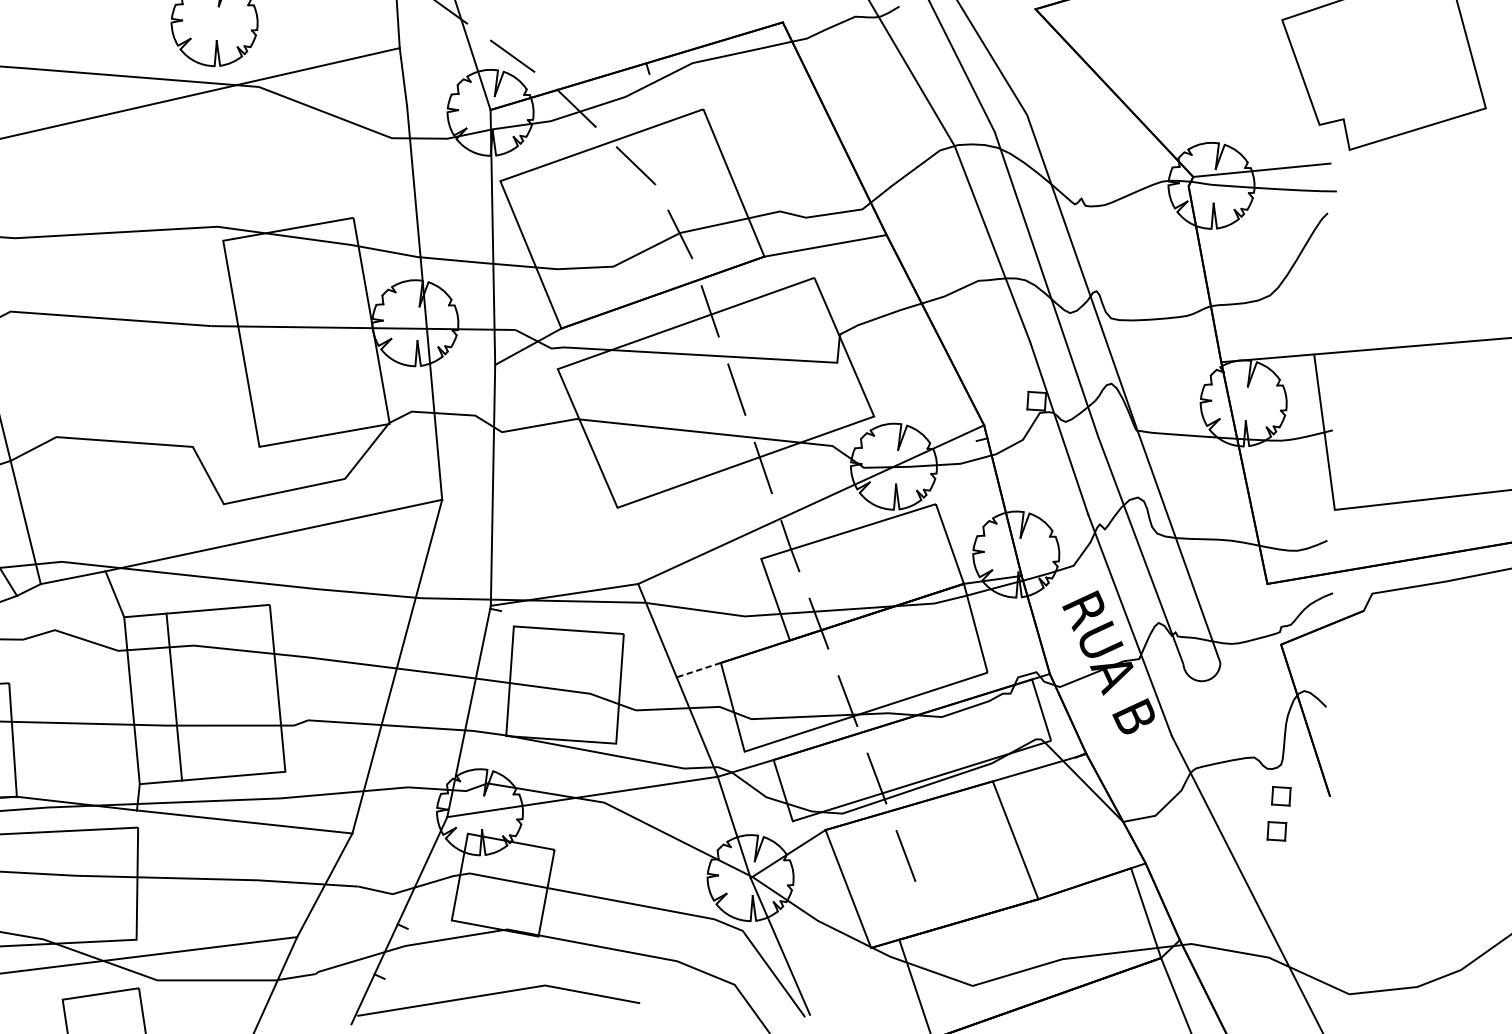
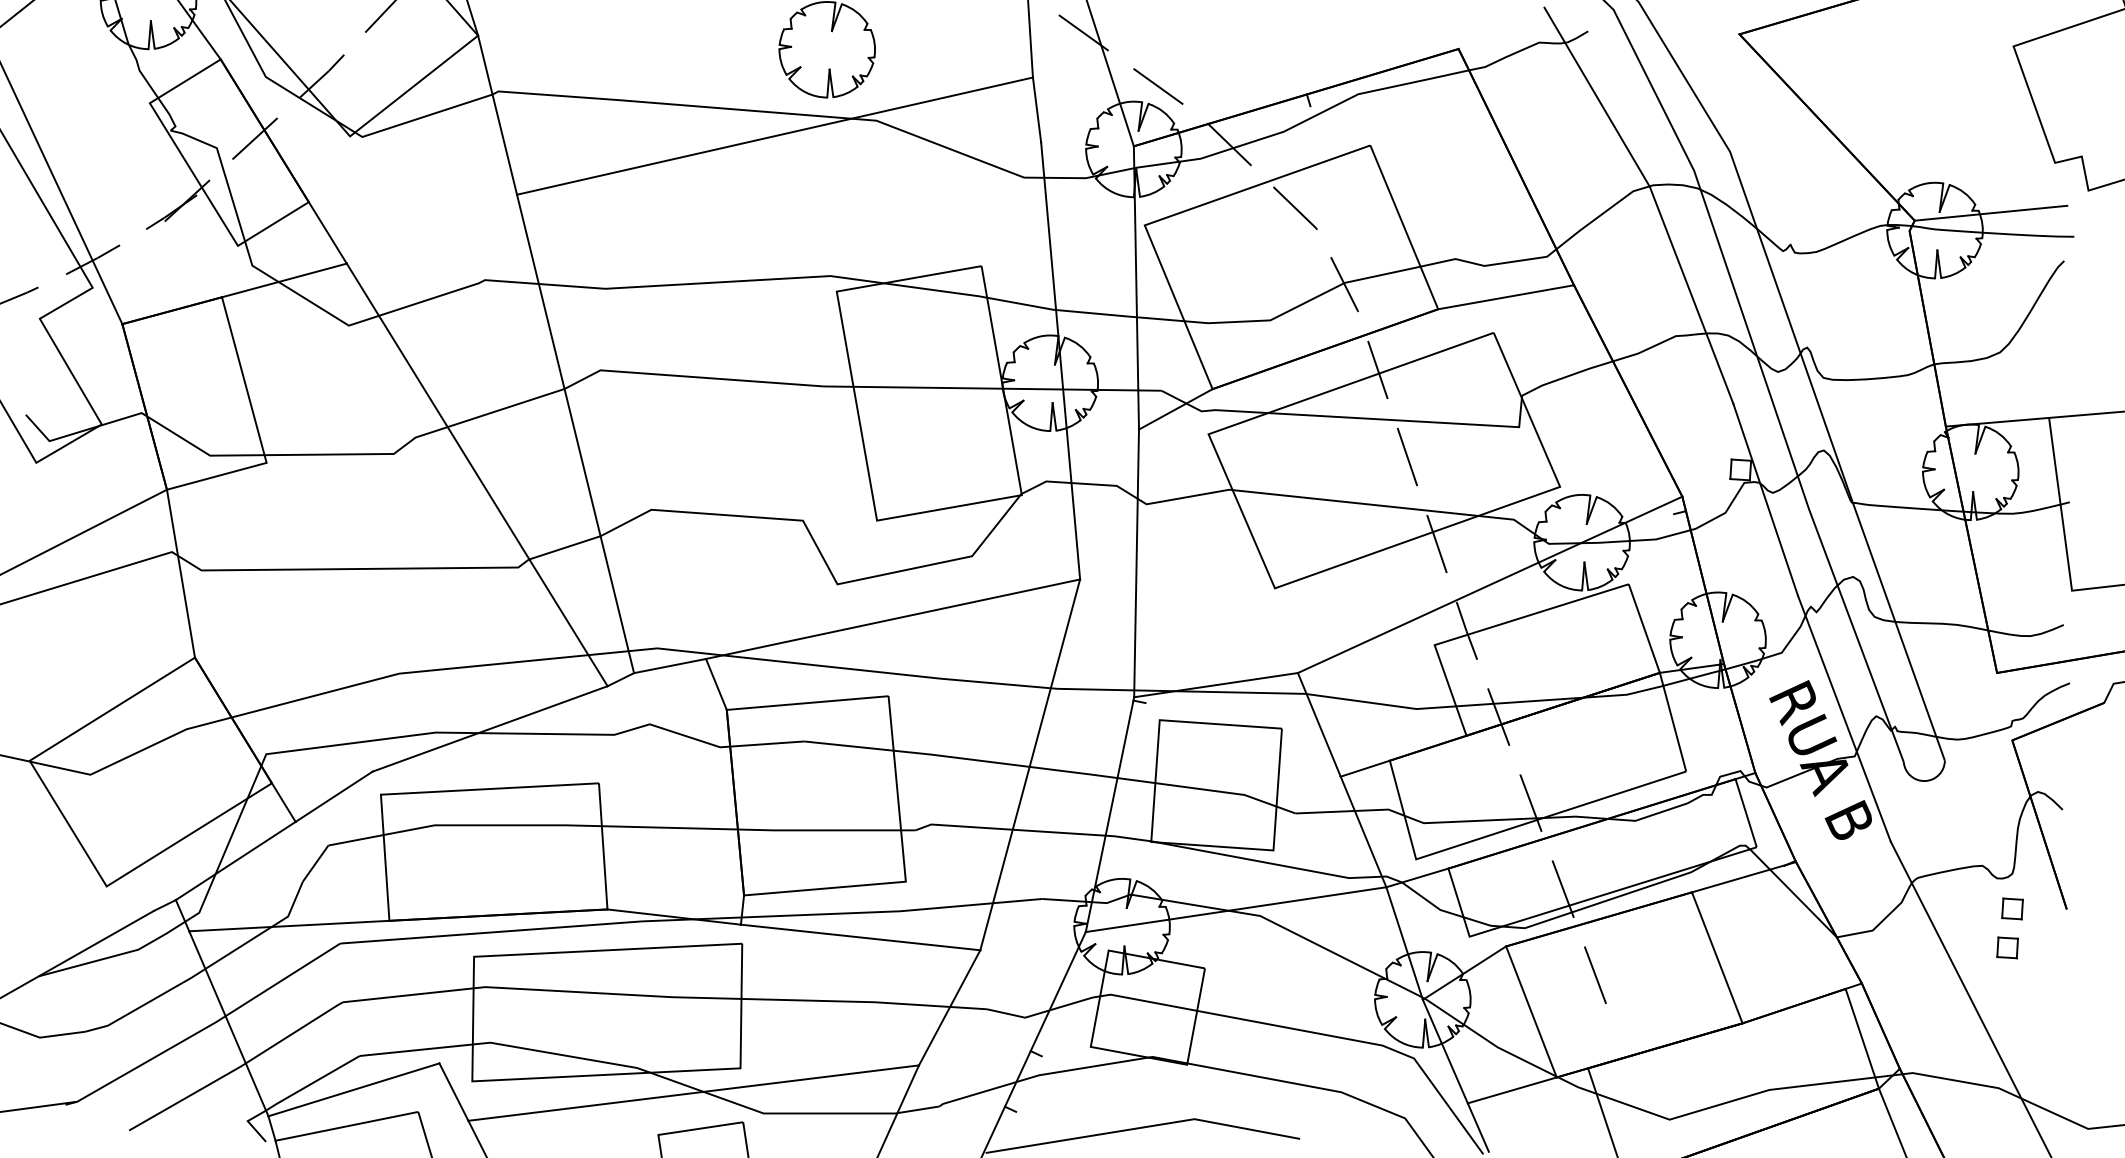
line: (699, 669) -> (1365, 768), dashed -> solid
line: (174, 696) -> (735, 802), moved
line: (830, 959) -> (1511, 1090), added

